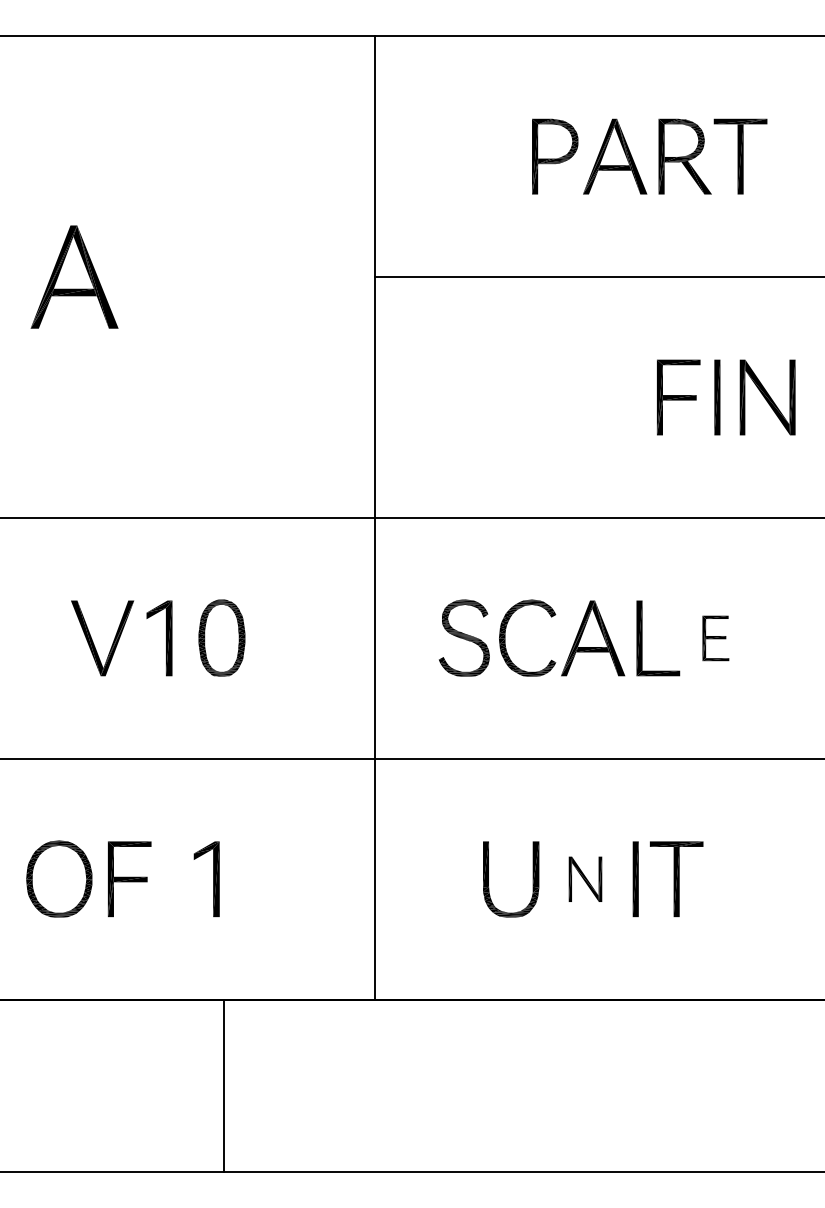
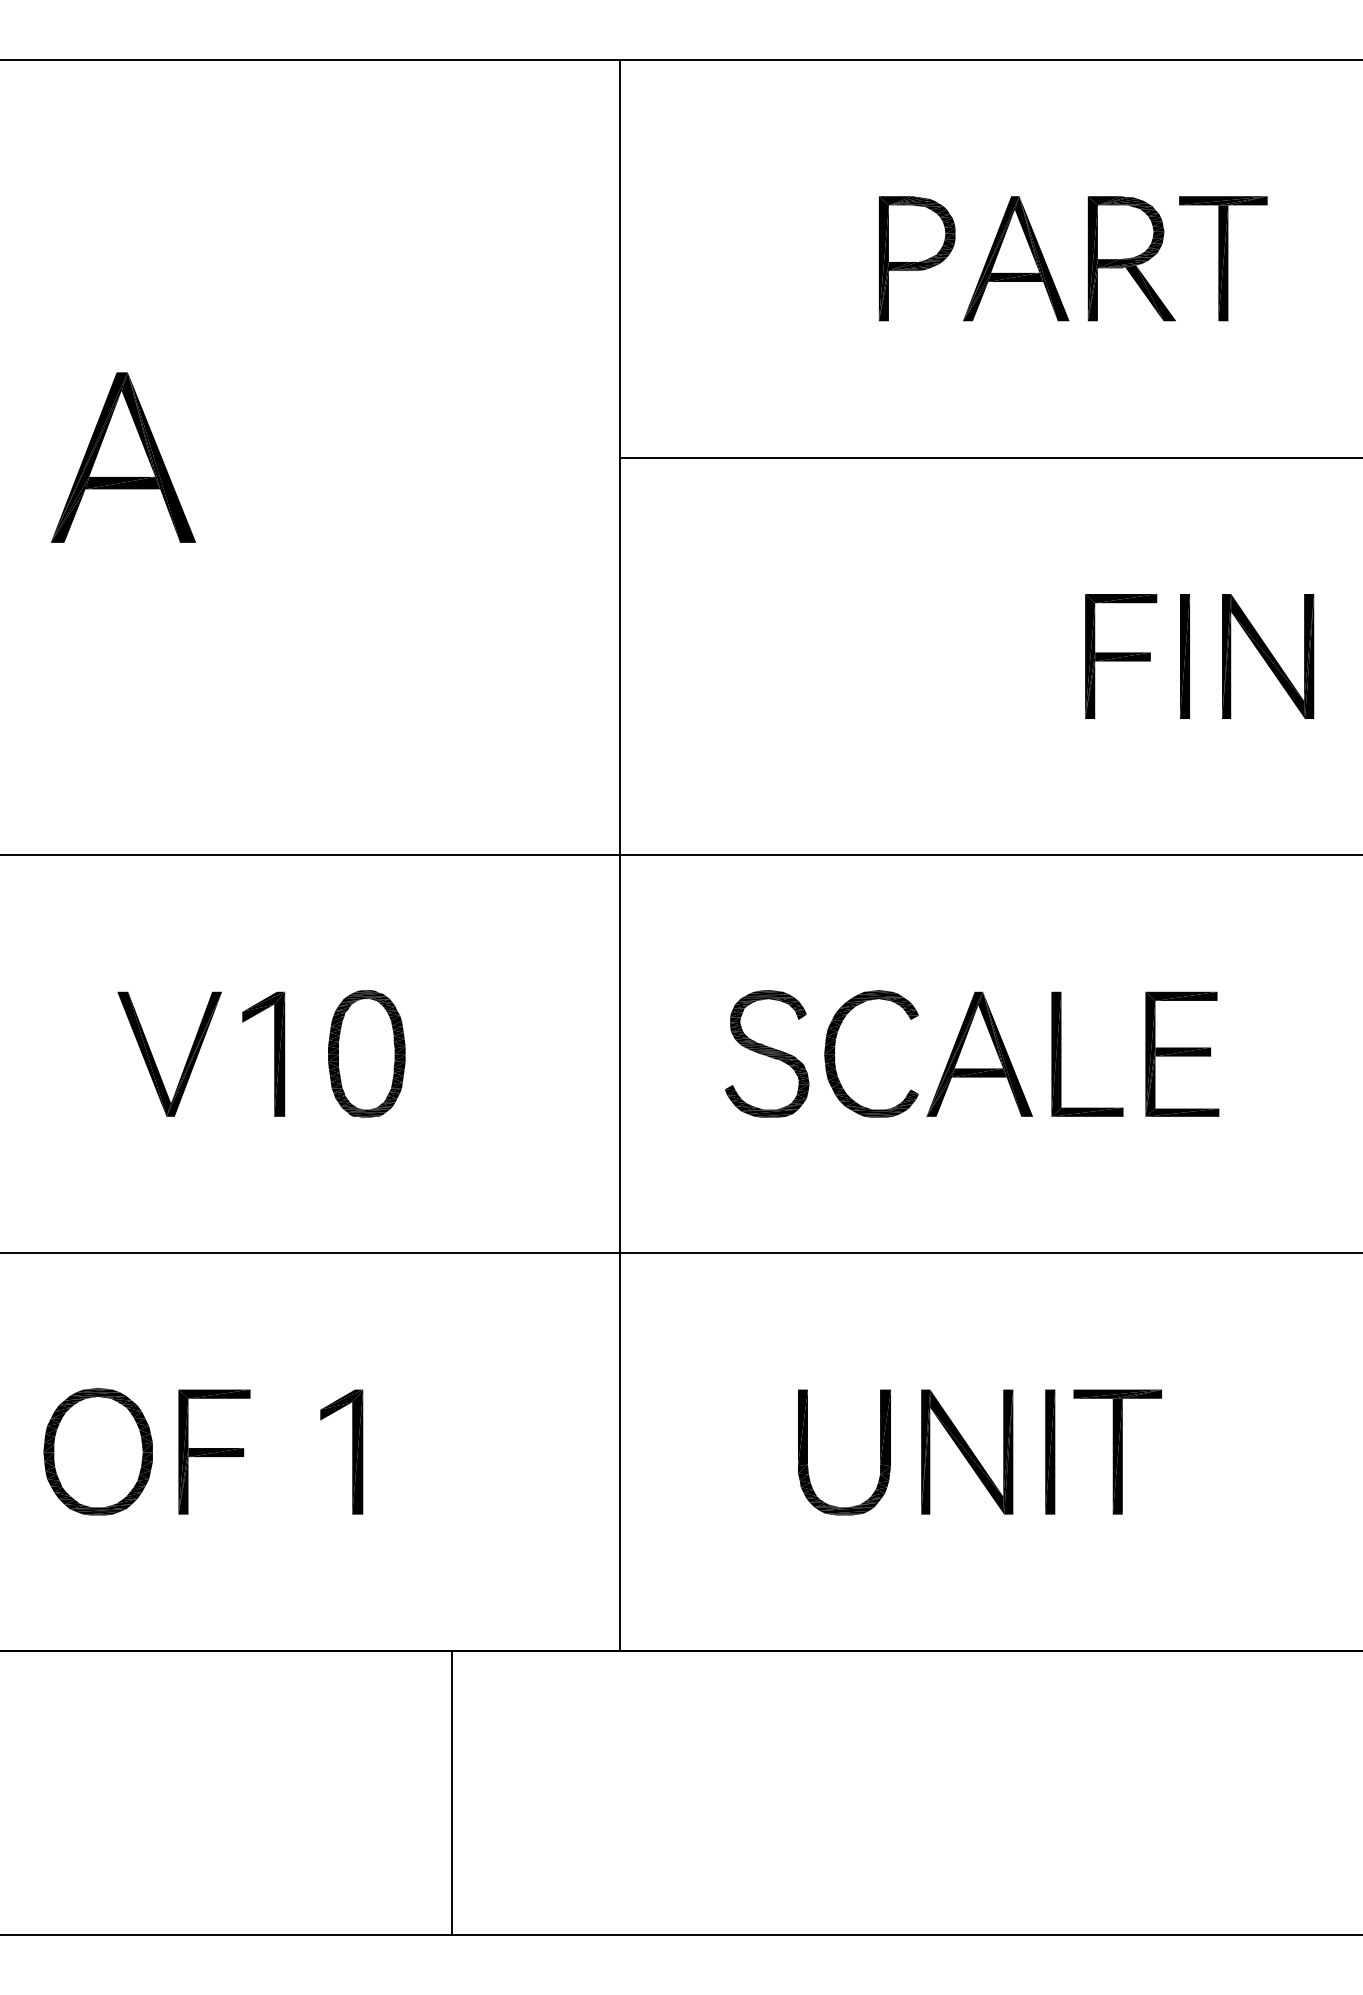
part: (715, 638) -> (1181, 1054), size x1.67
part: (585, 879) -> (967, 1452), size x1.67
line: (224, 1085) -> (451, 1792), moved

